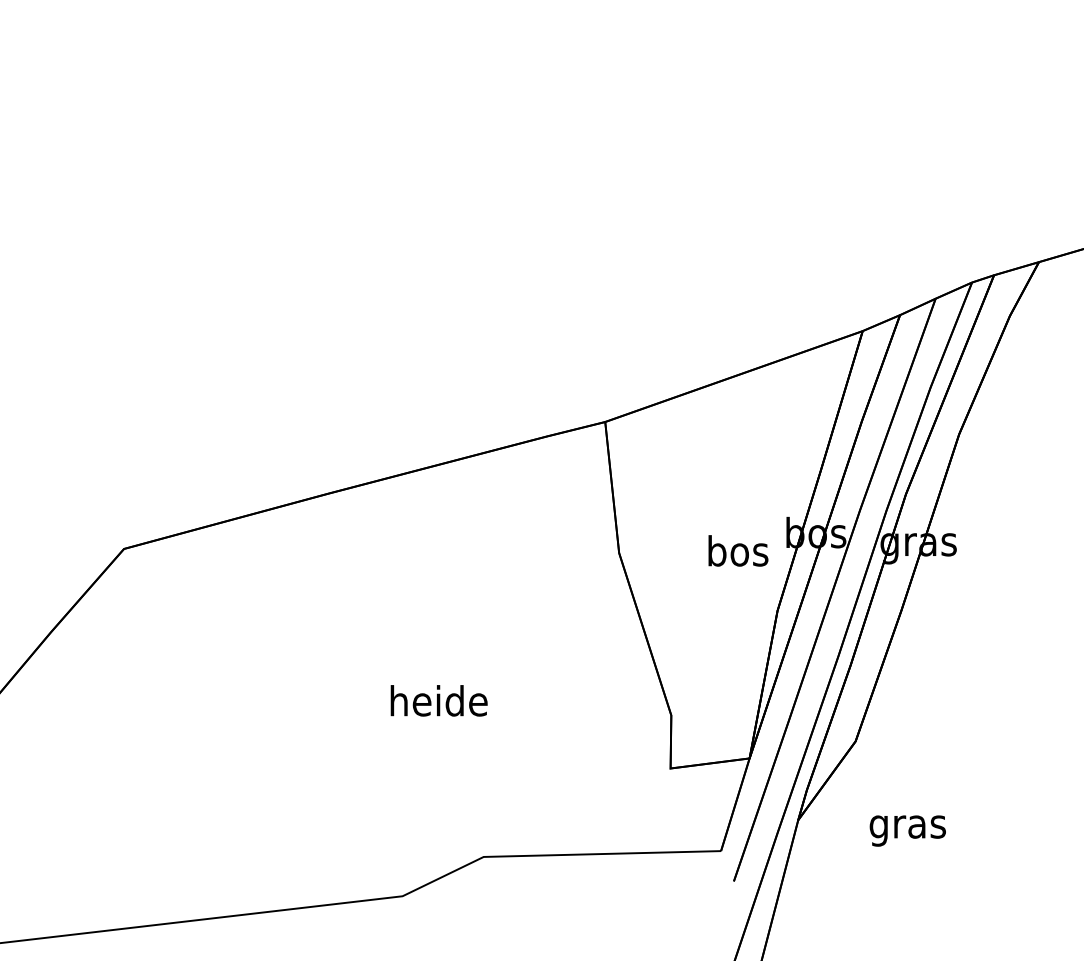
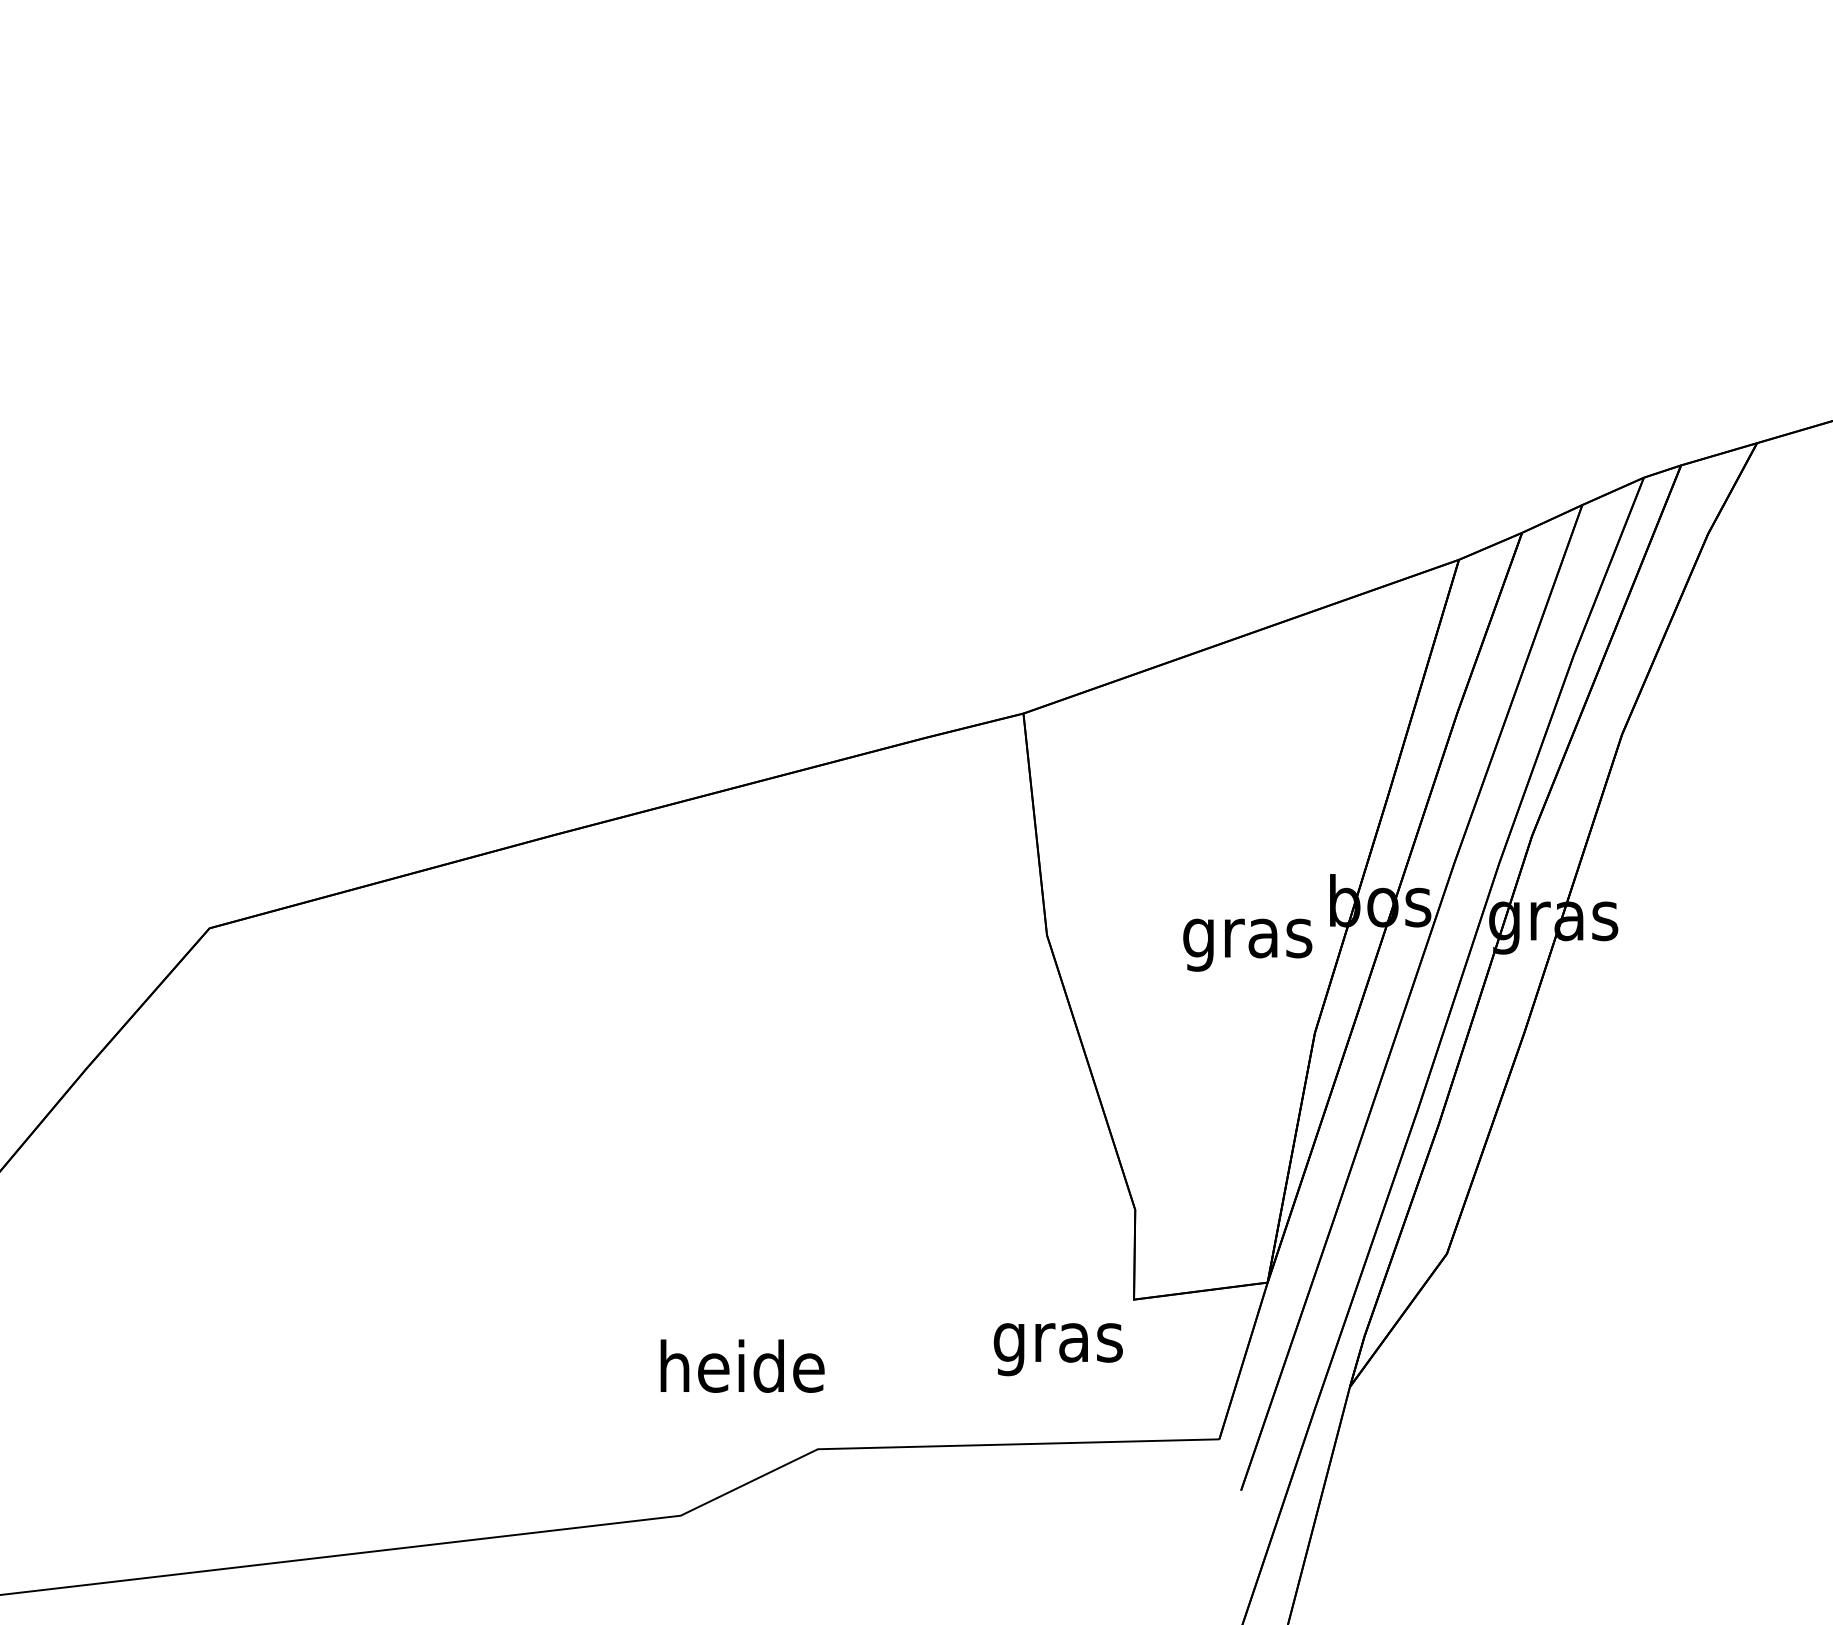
text: (737, 554) -> (1247, 937), bos -> gras
text: (438, 700) -> (741, 1365), moved
text: (907, 830) -> (1057, 1348), moved

